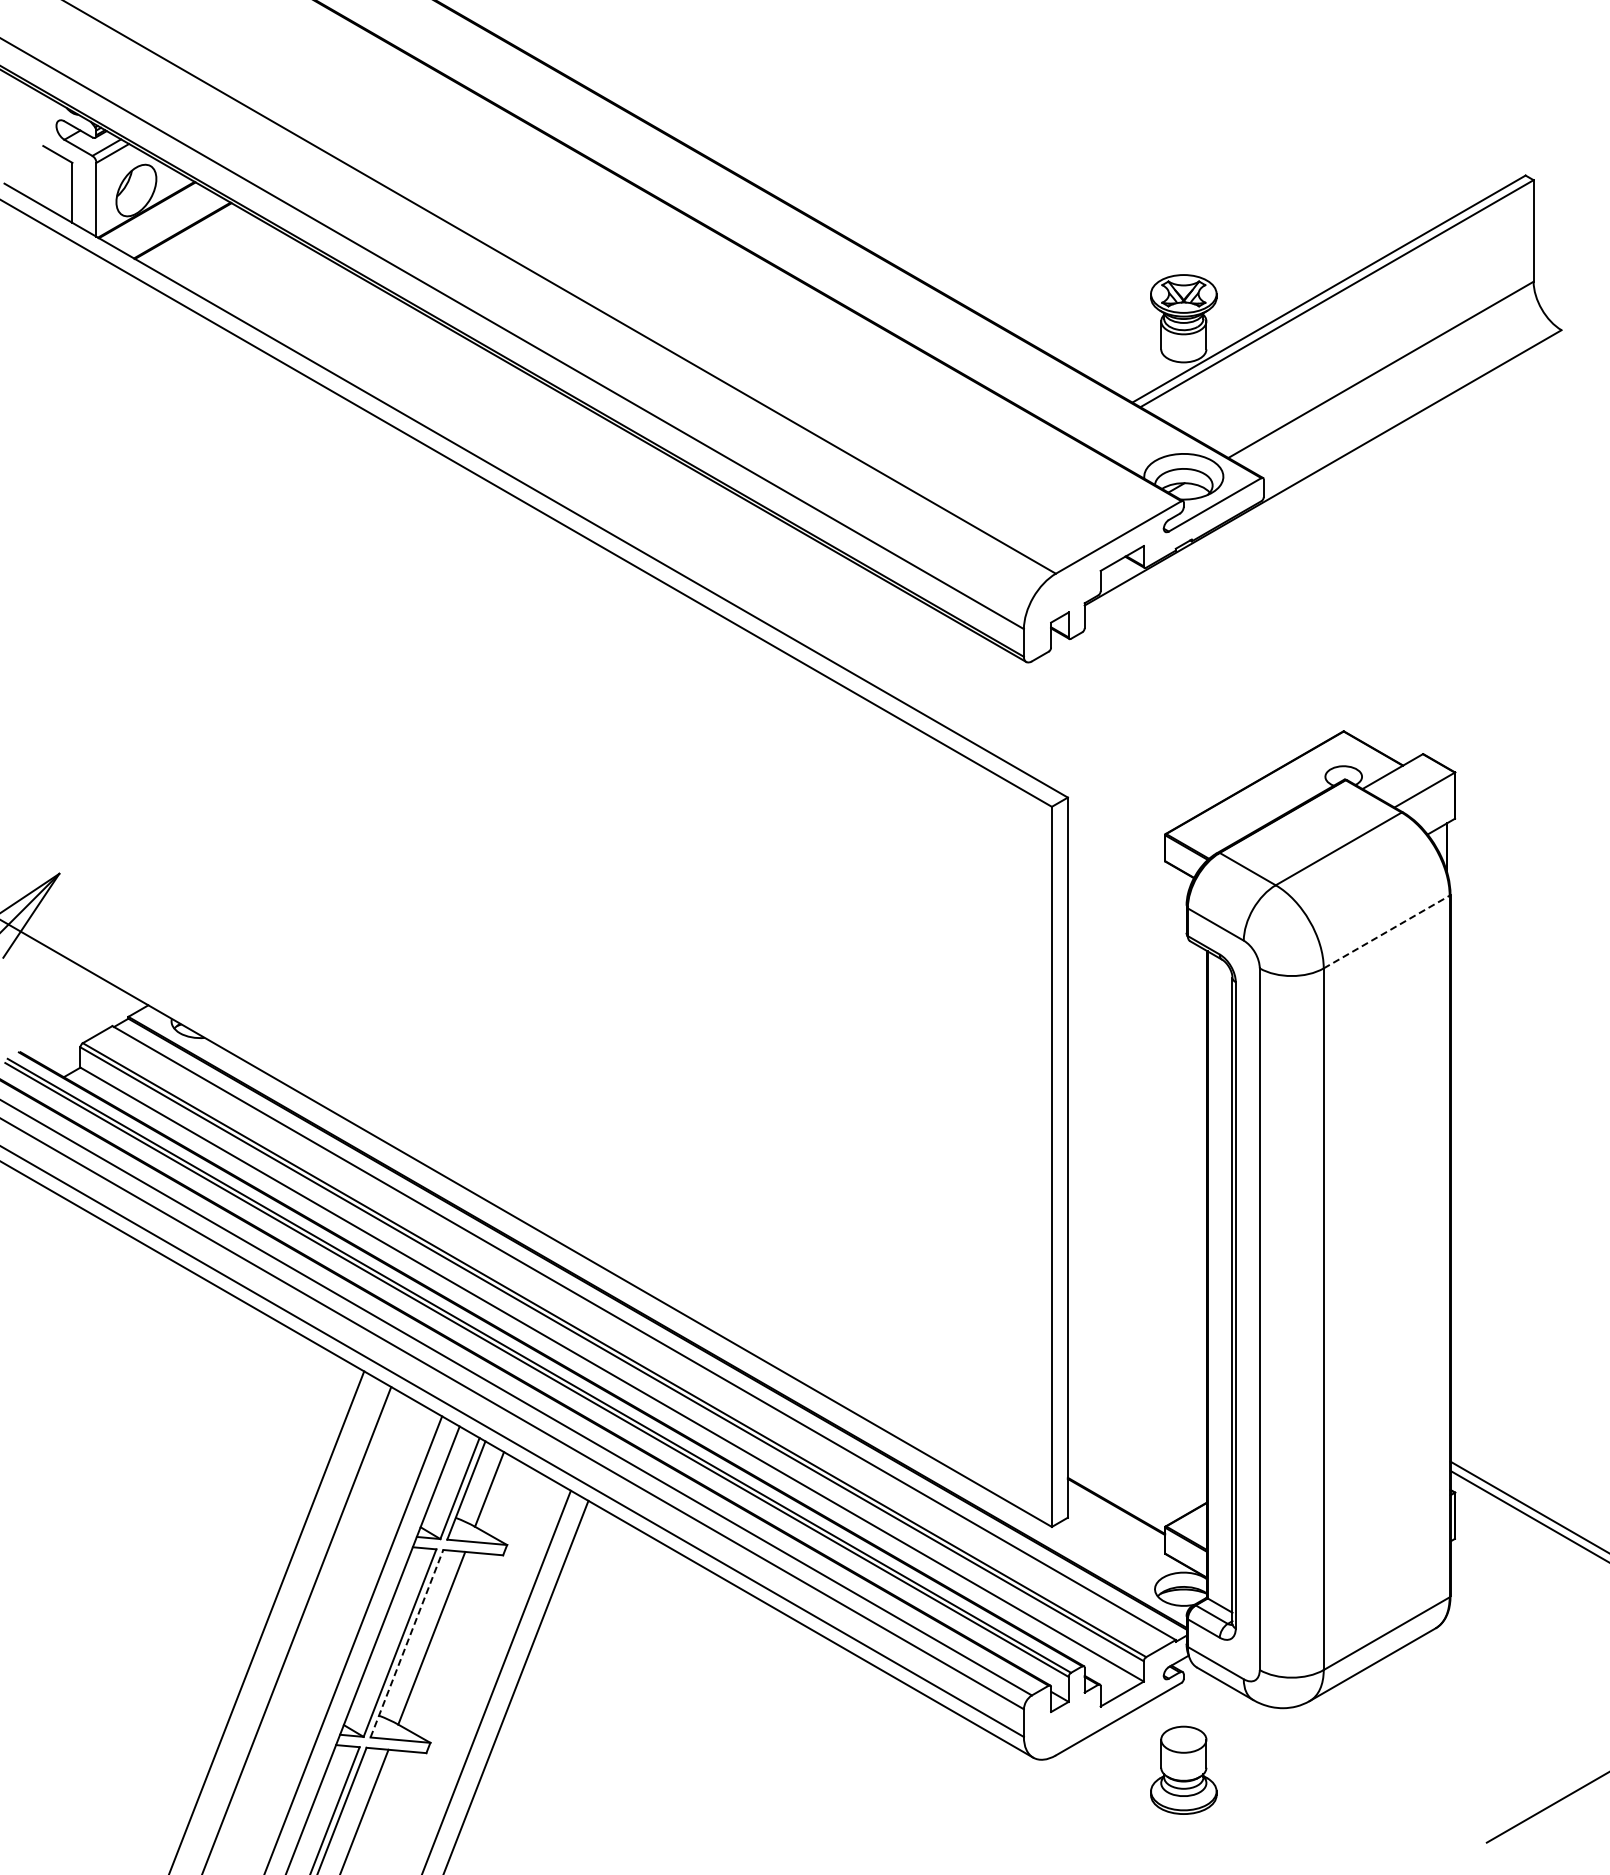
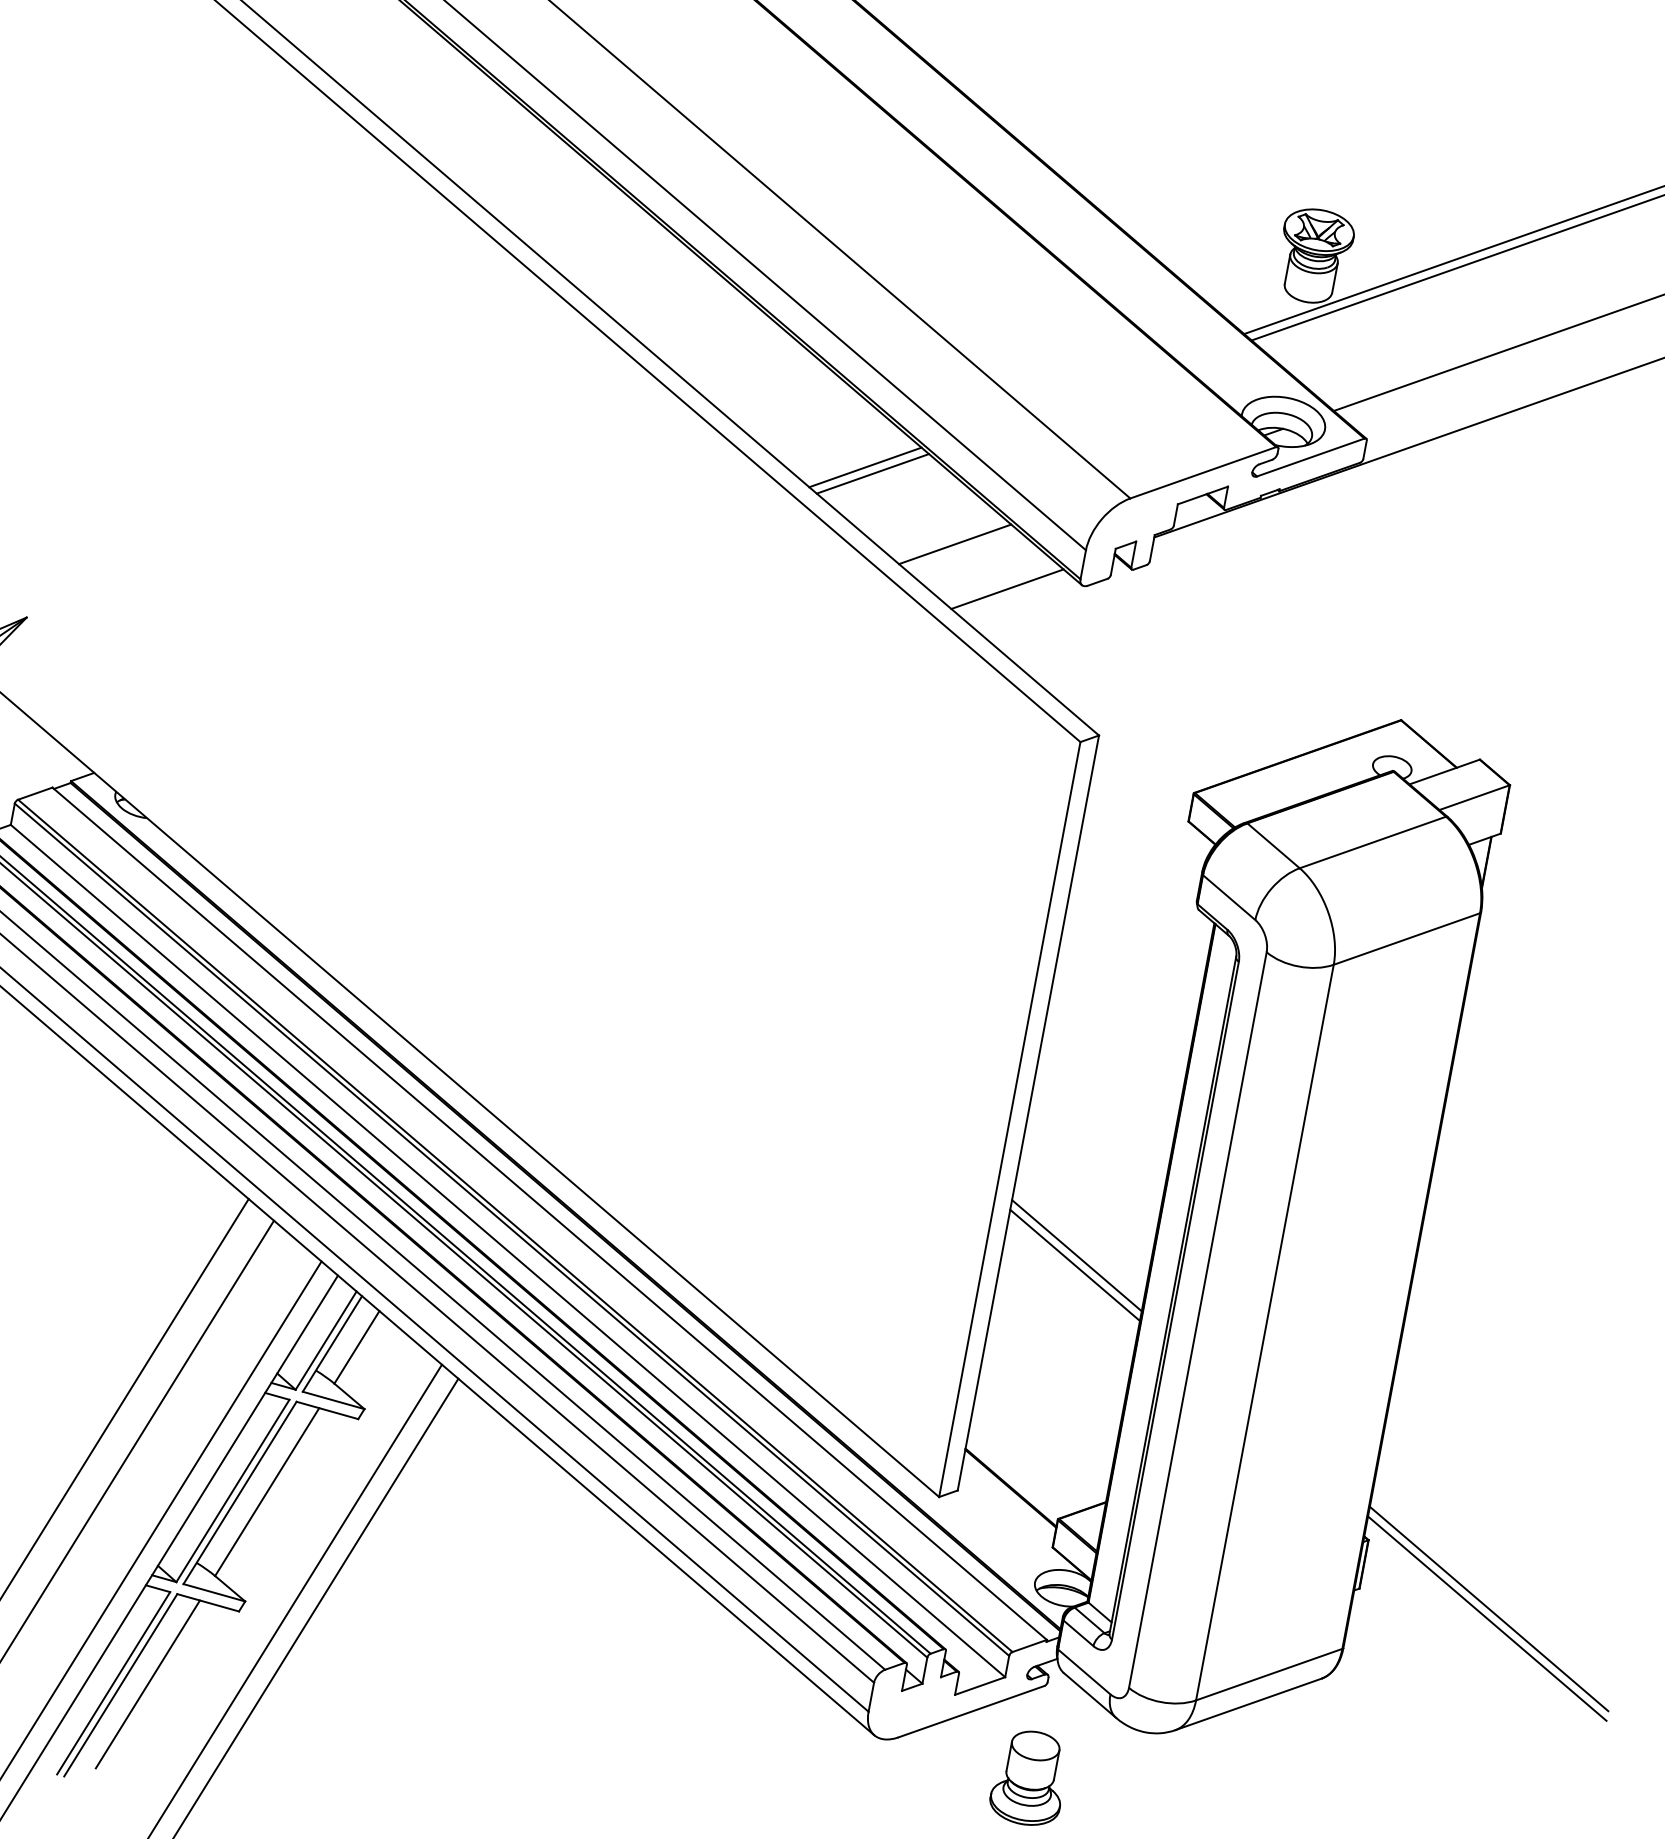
line: (806, 590) -> (865, 467), added
line: (814, 595) -> (873, 473), added
line: (902, 646) -> (955, 544), added
line: (957, 678) -> (1006, 589), added
line: (1386, 932) -> (1406, 939), dashed -> solid
line: (1136, 1280) -> (1076, 1255), added
line: (1136, 1289) -> (1074, 1264), added
line: (406, 1643) -> (239, 1492), dashed -> solid

